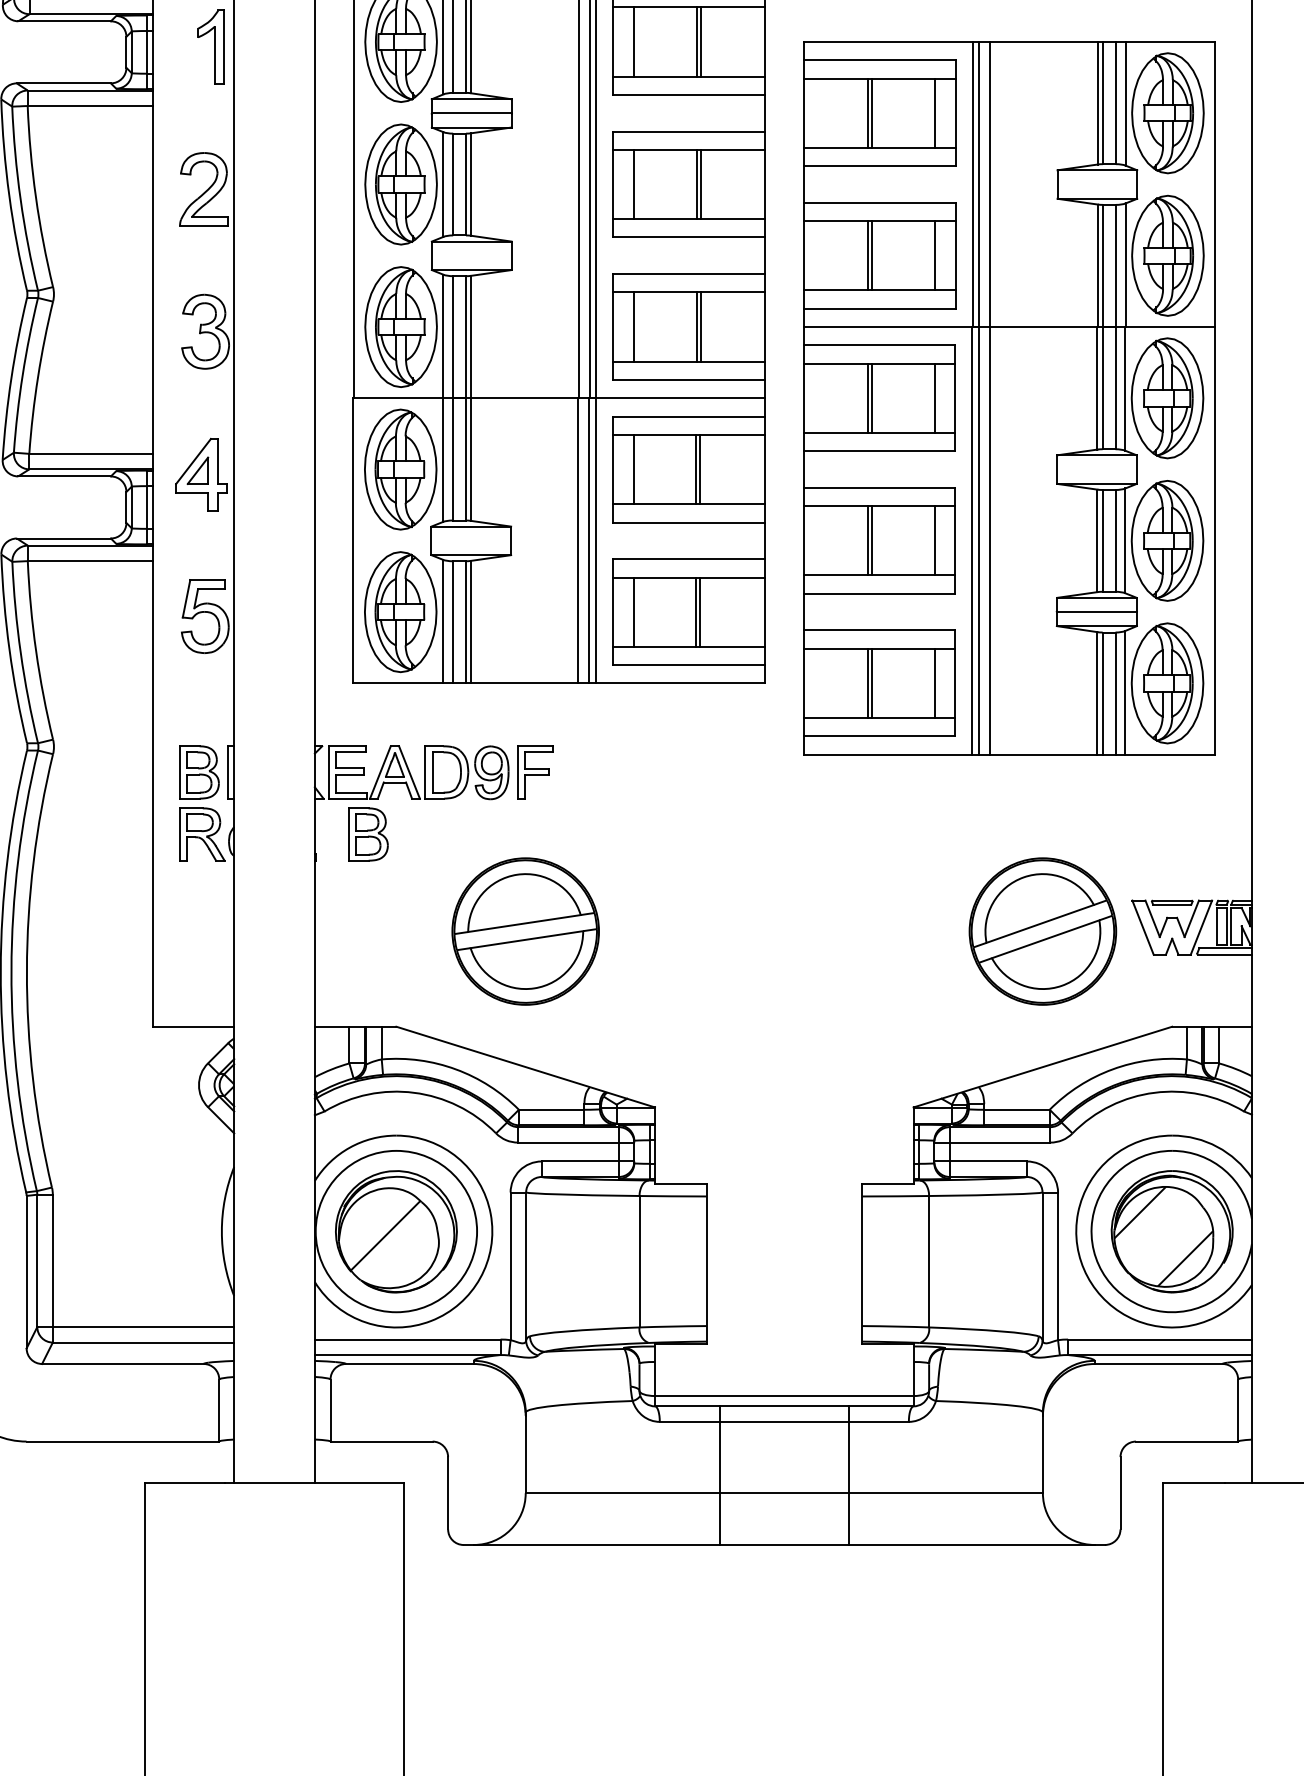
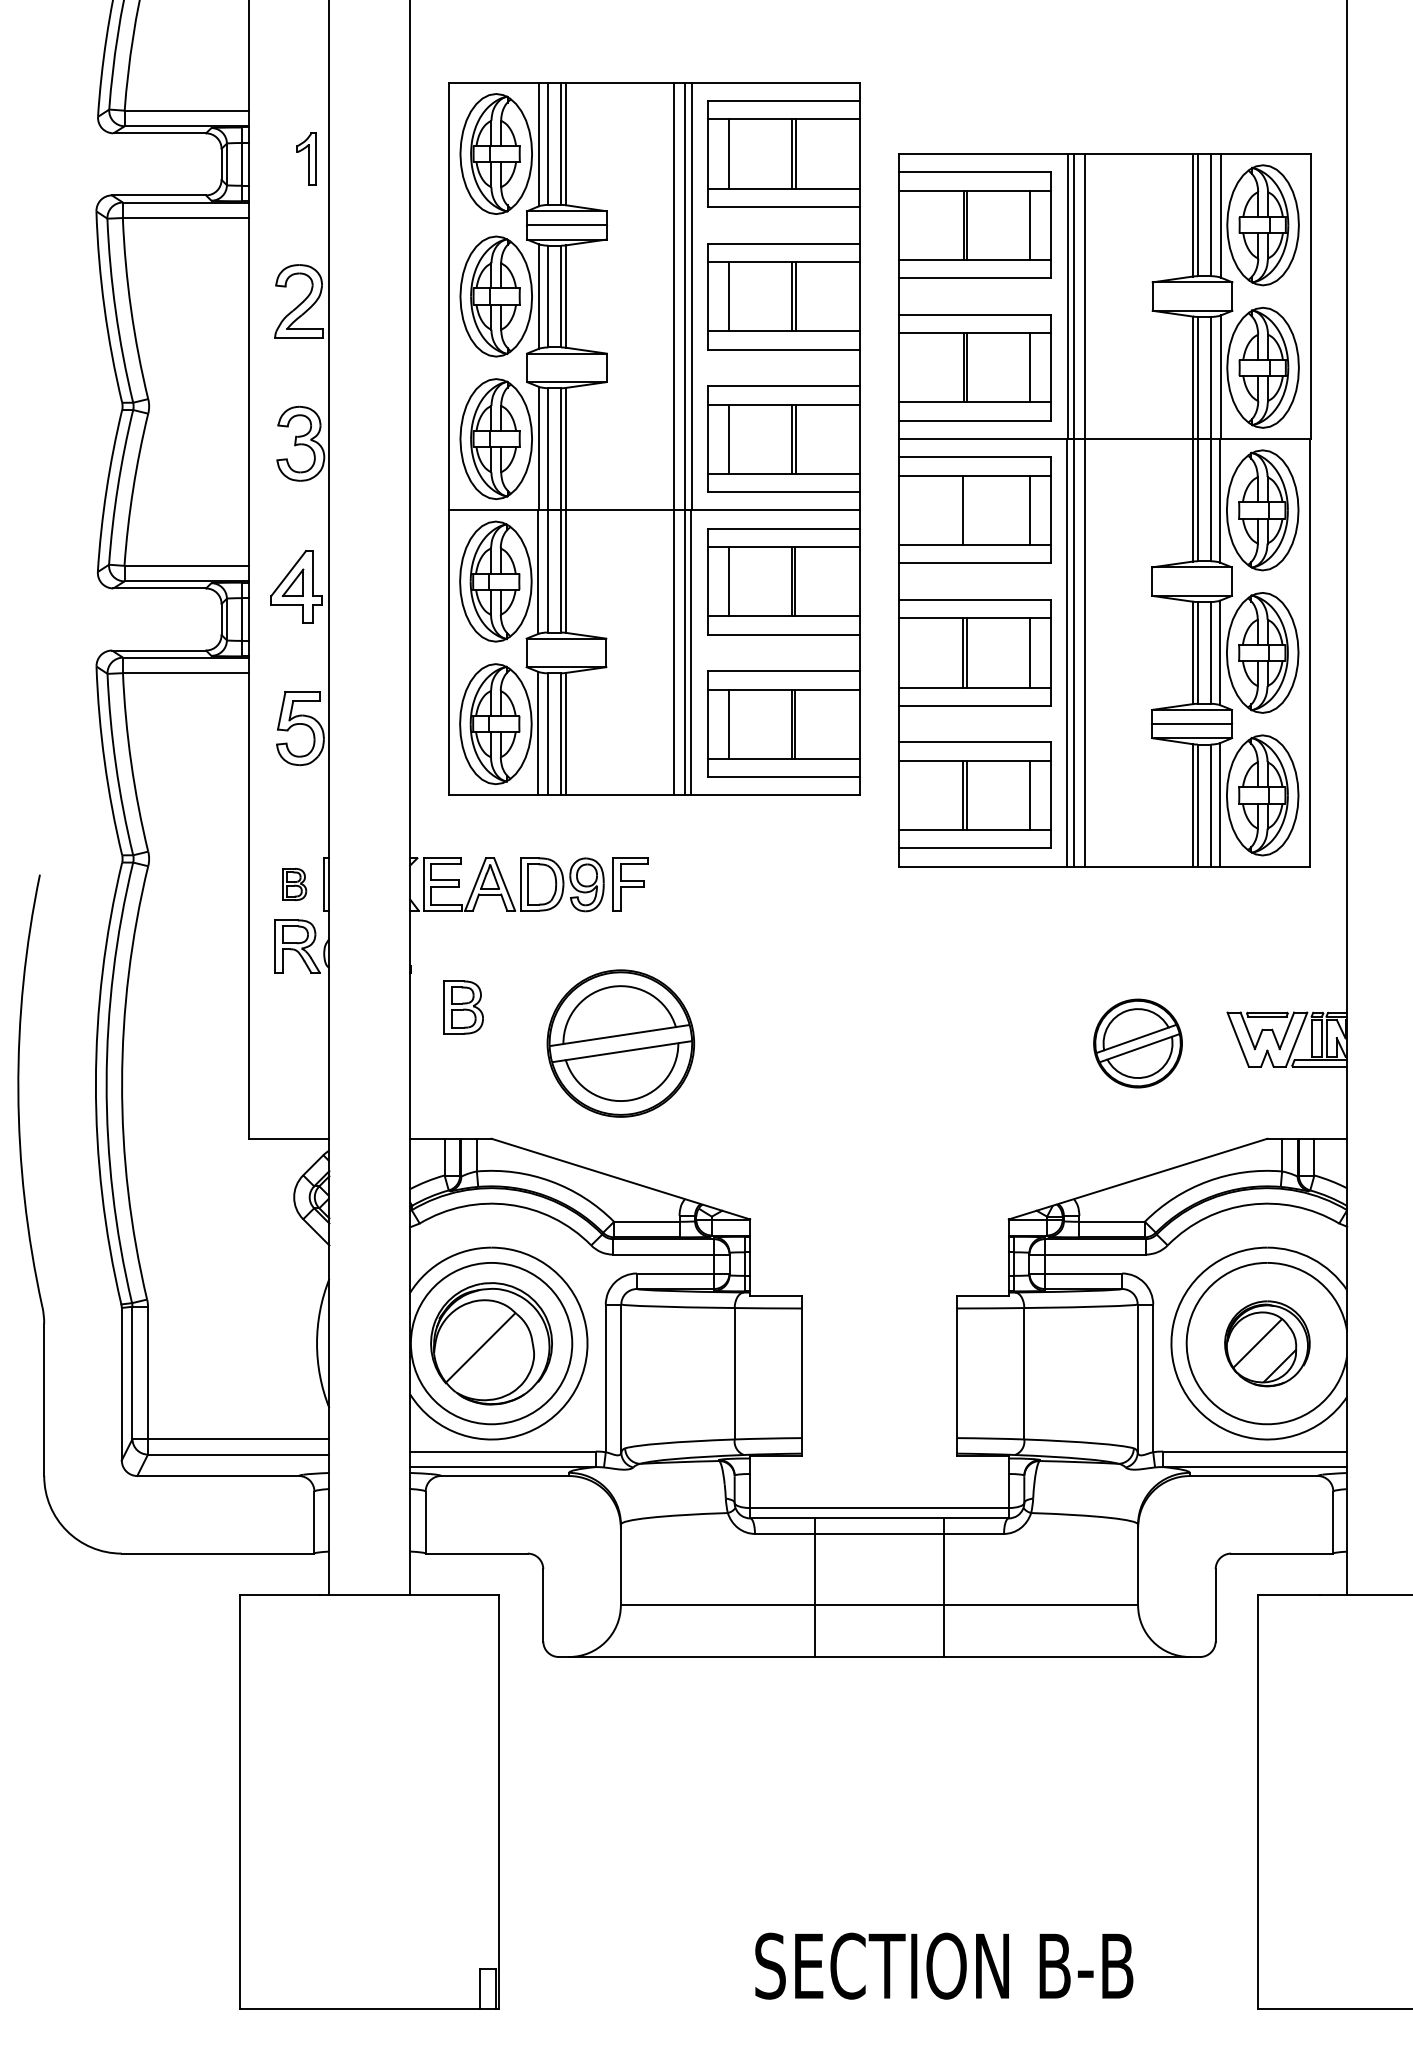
part: (211, 46) -> (306, 158), size x0.7
line: (872, 397) -> (967, 509), removed
part: (199, 772) -> (294, 884), size x0.6
part: (368, 834) -> (463, 1007), moved
part: (1042, 931) -> (1137, 1043), size x0.6
part: (1172, 1231) -> (1267, 1343), size x0.7

